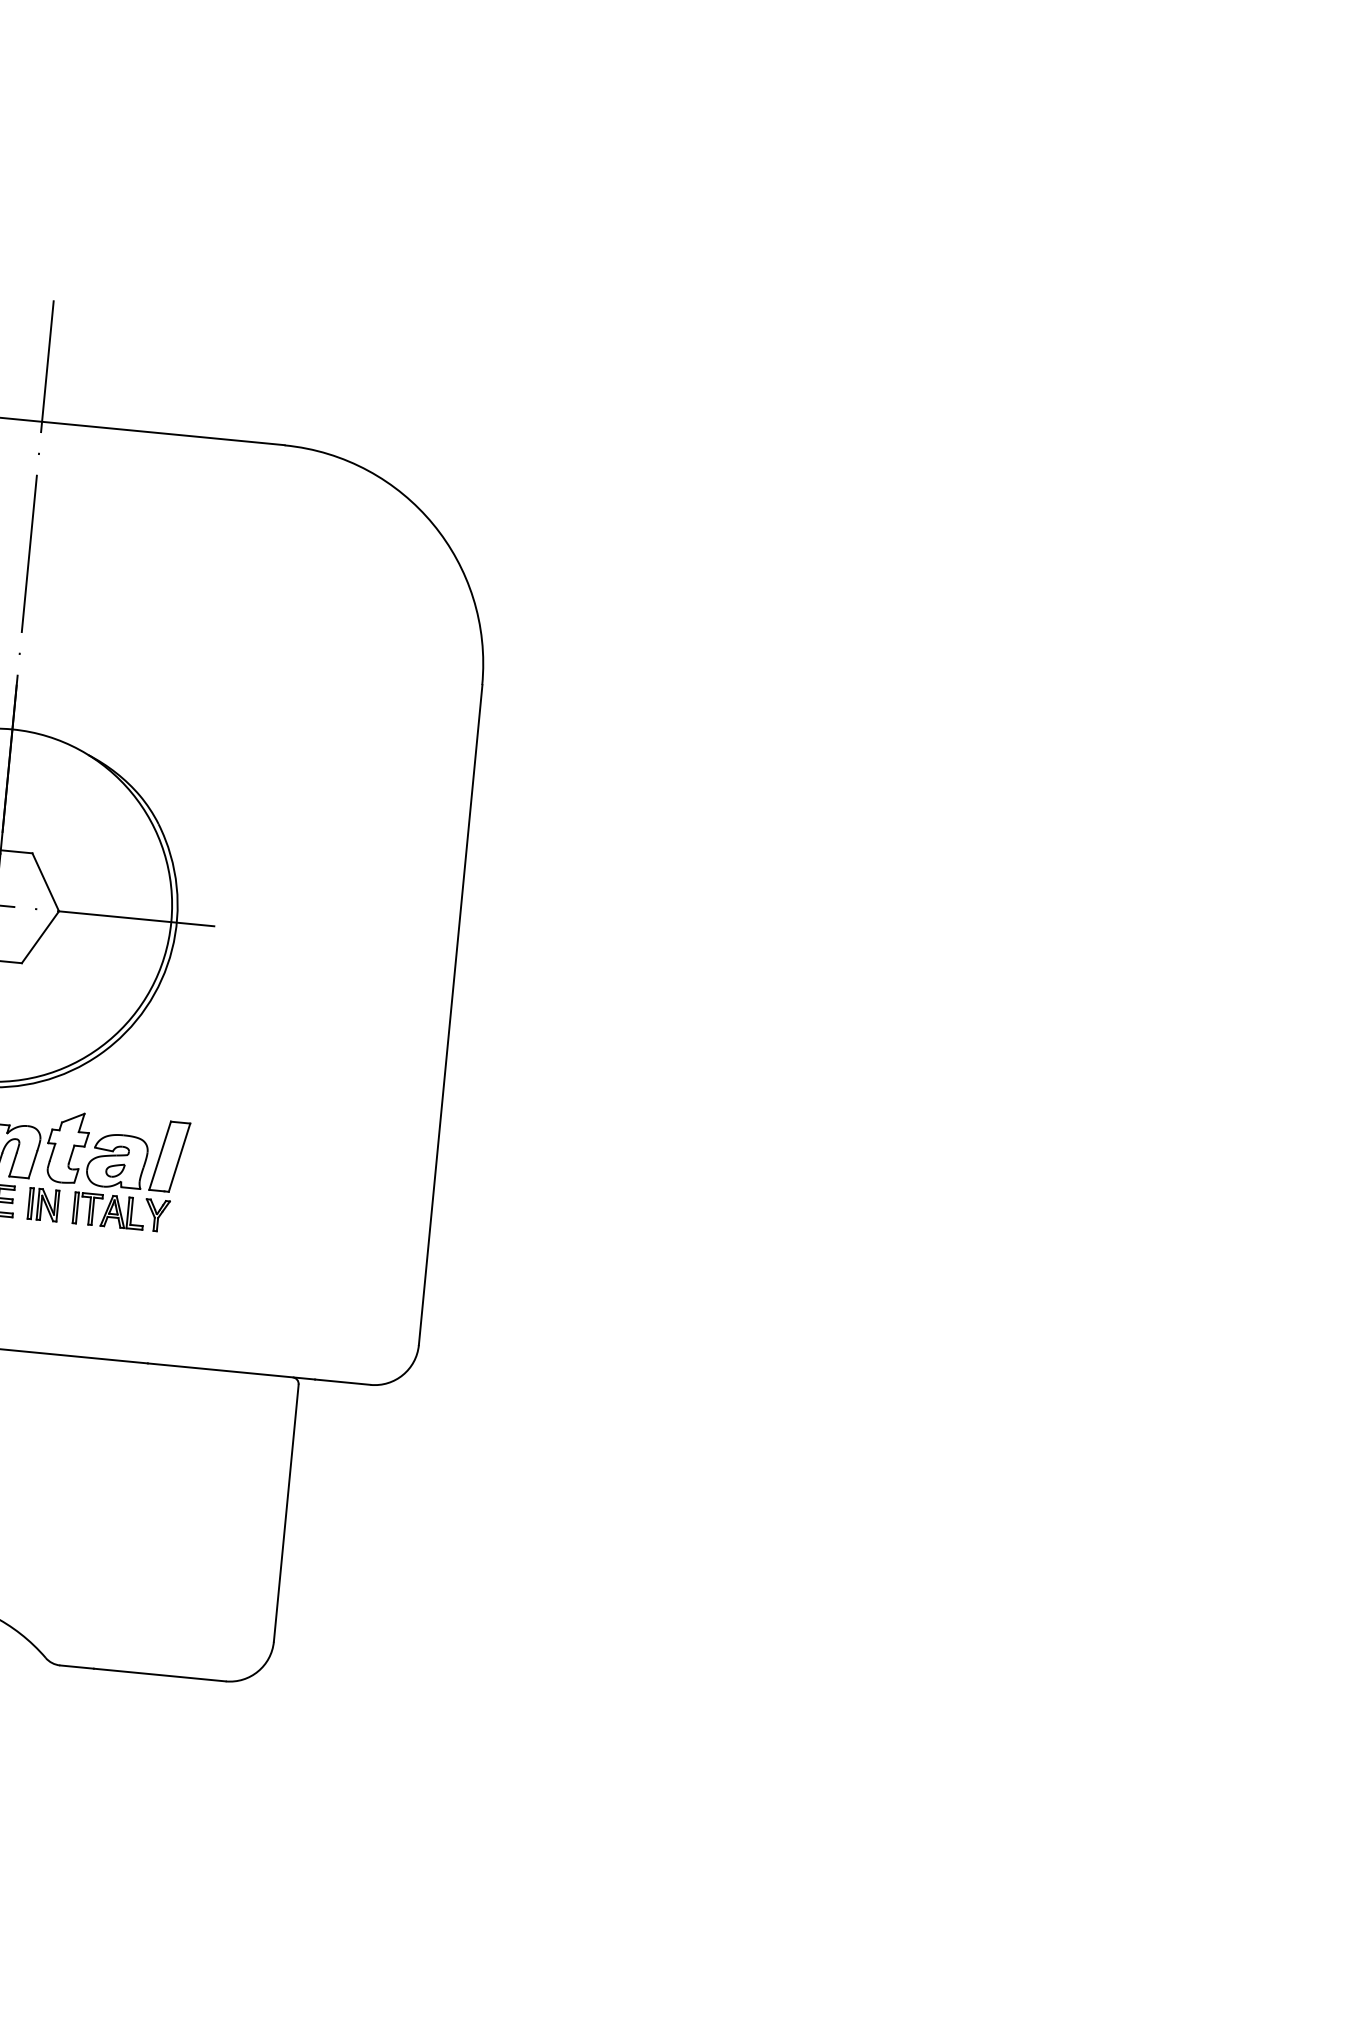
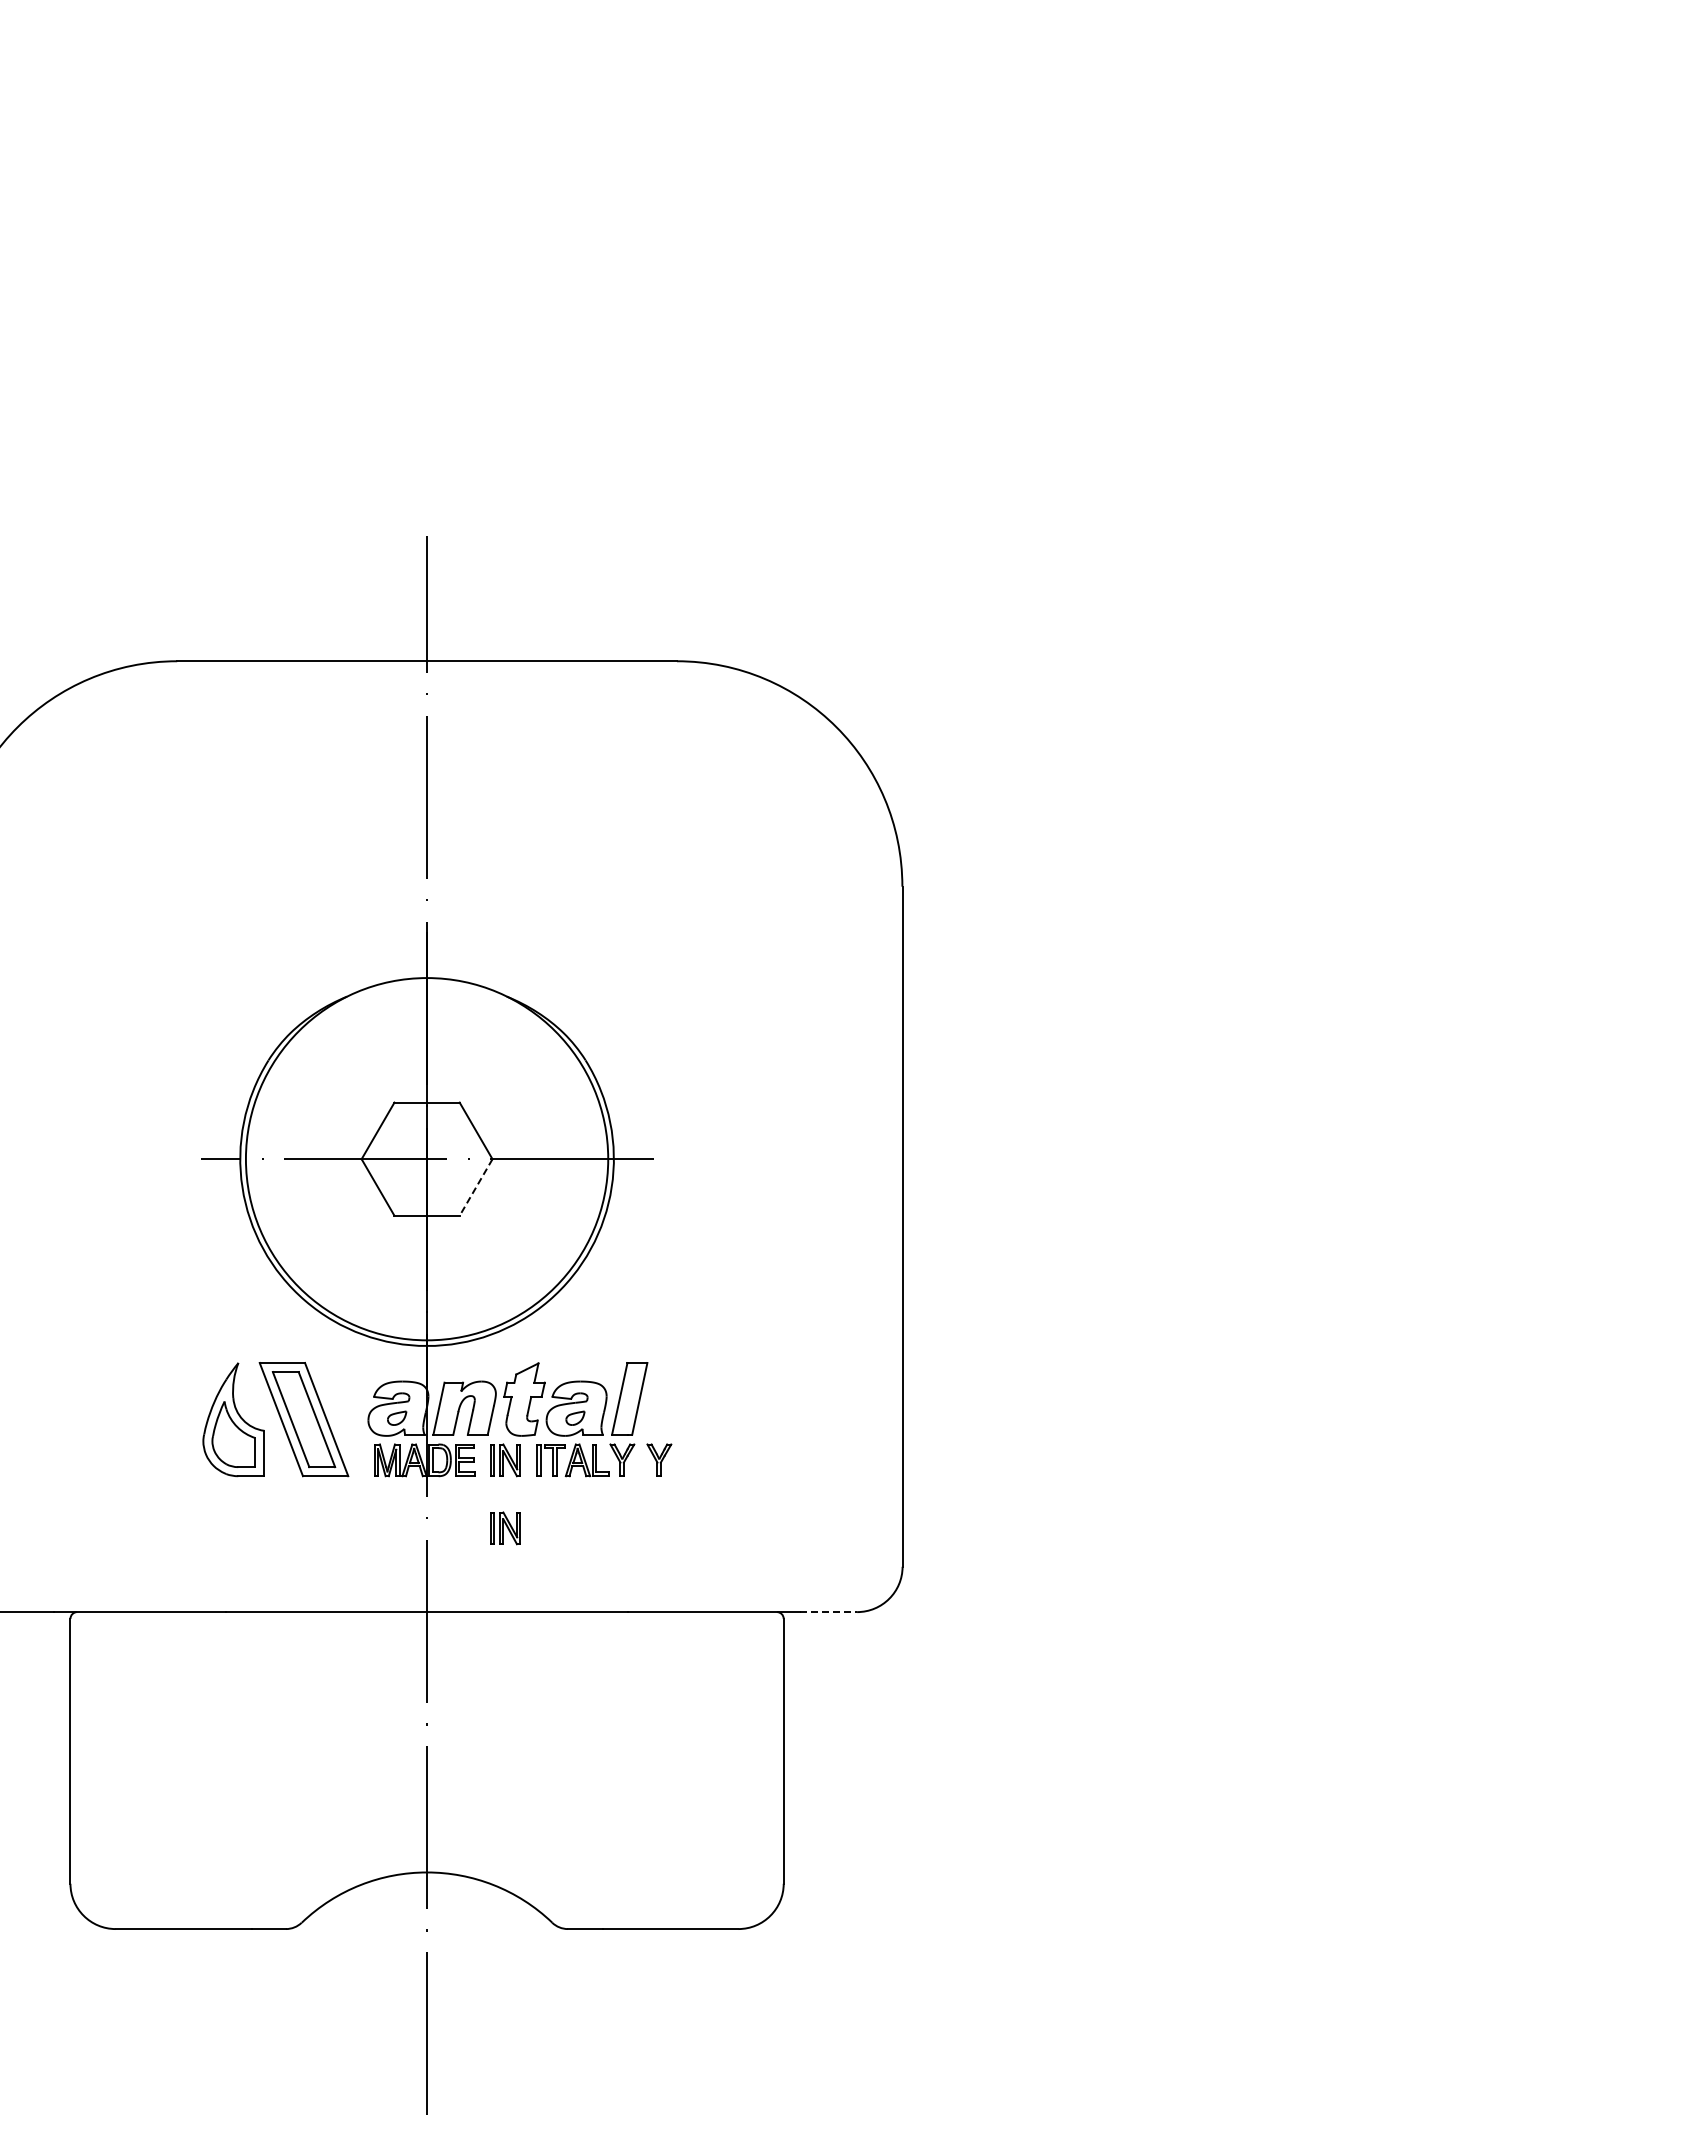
line: (40, 937) -> (476, 1187), solid -> dashed
part: (193, 1218) -> (659, 1459), added
part: (37, 1270) -> (505, 1528), added
line: (342, 1382) -> (828, 1612), solid -> dashed

